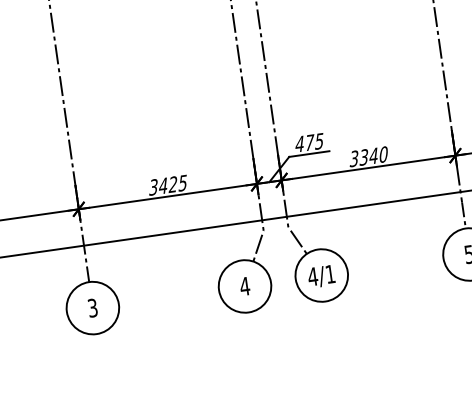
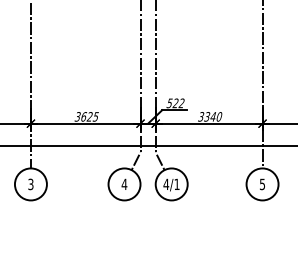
text: (309, 143) -> (175, 103), 475 -> 522
text: (164, 185) -> (84, 116), 3425 -> 3625

